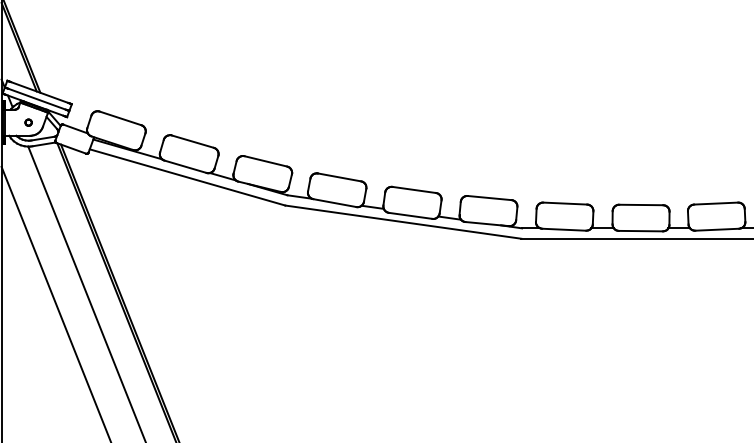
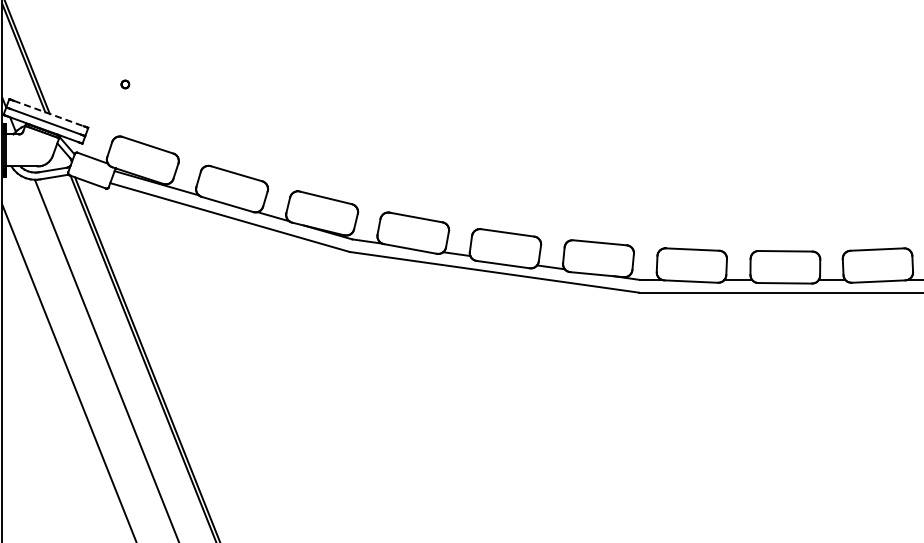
line: (40, 92) -> (49, 113), solid -> dashed
part: (28, 122) -> (125, 84), moved

